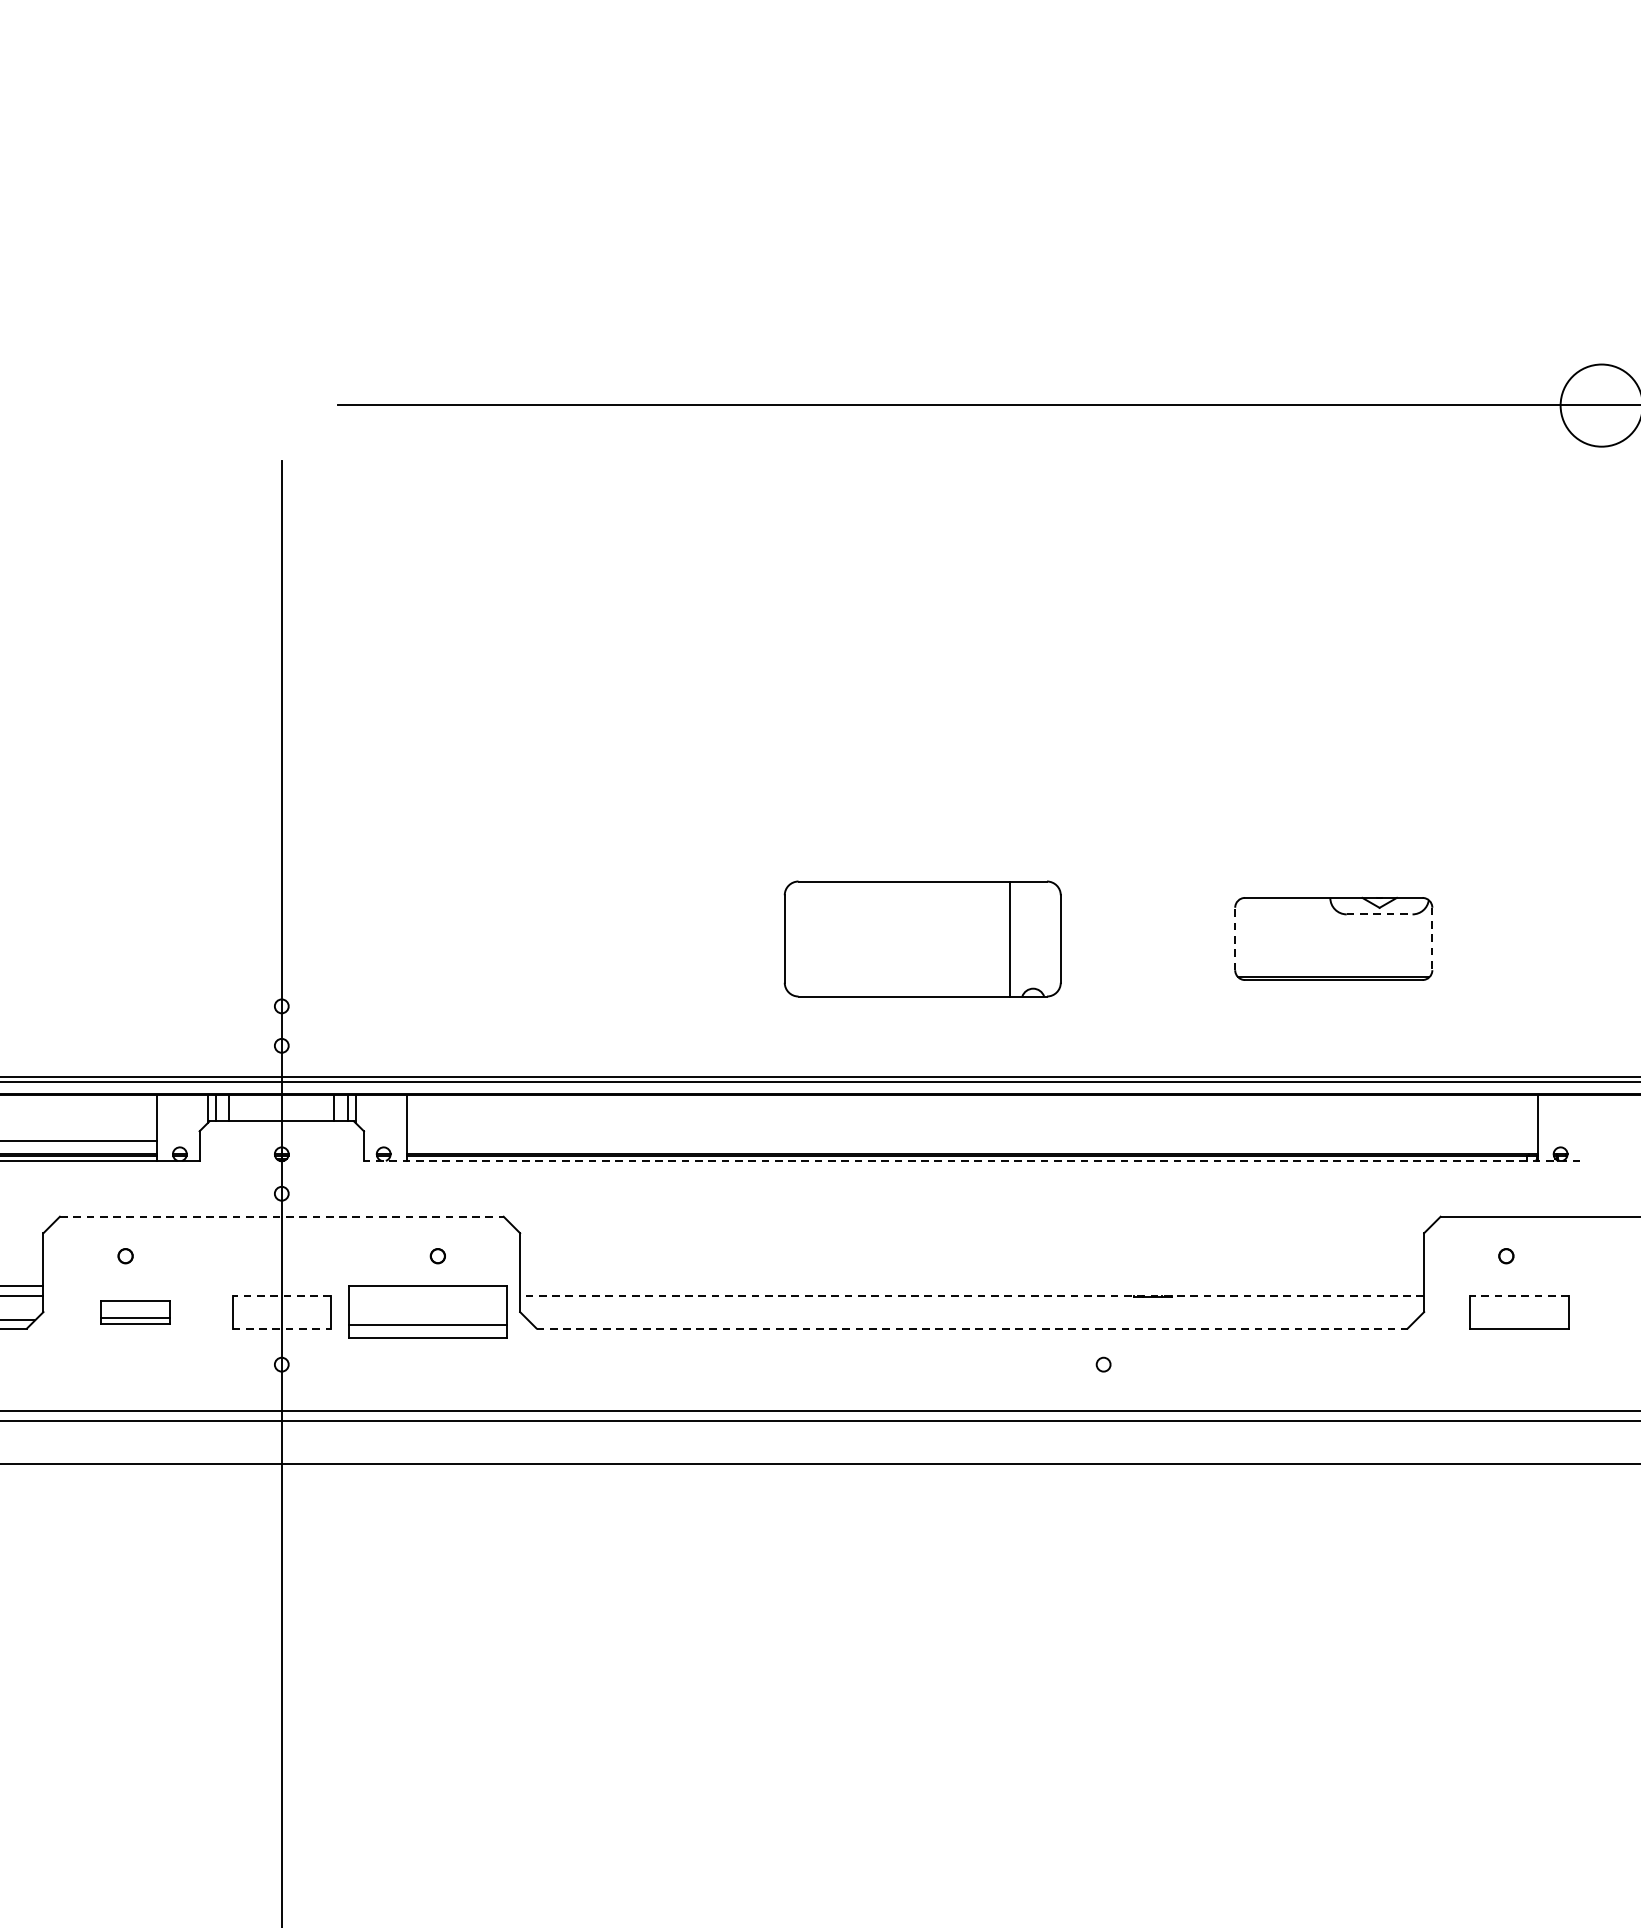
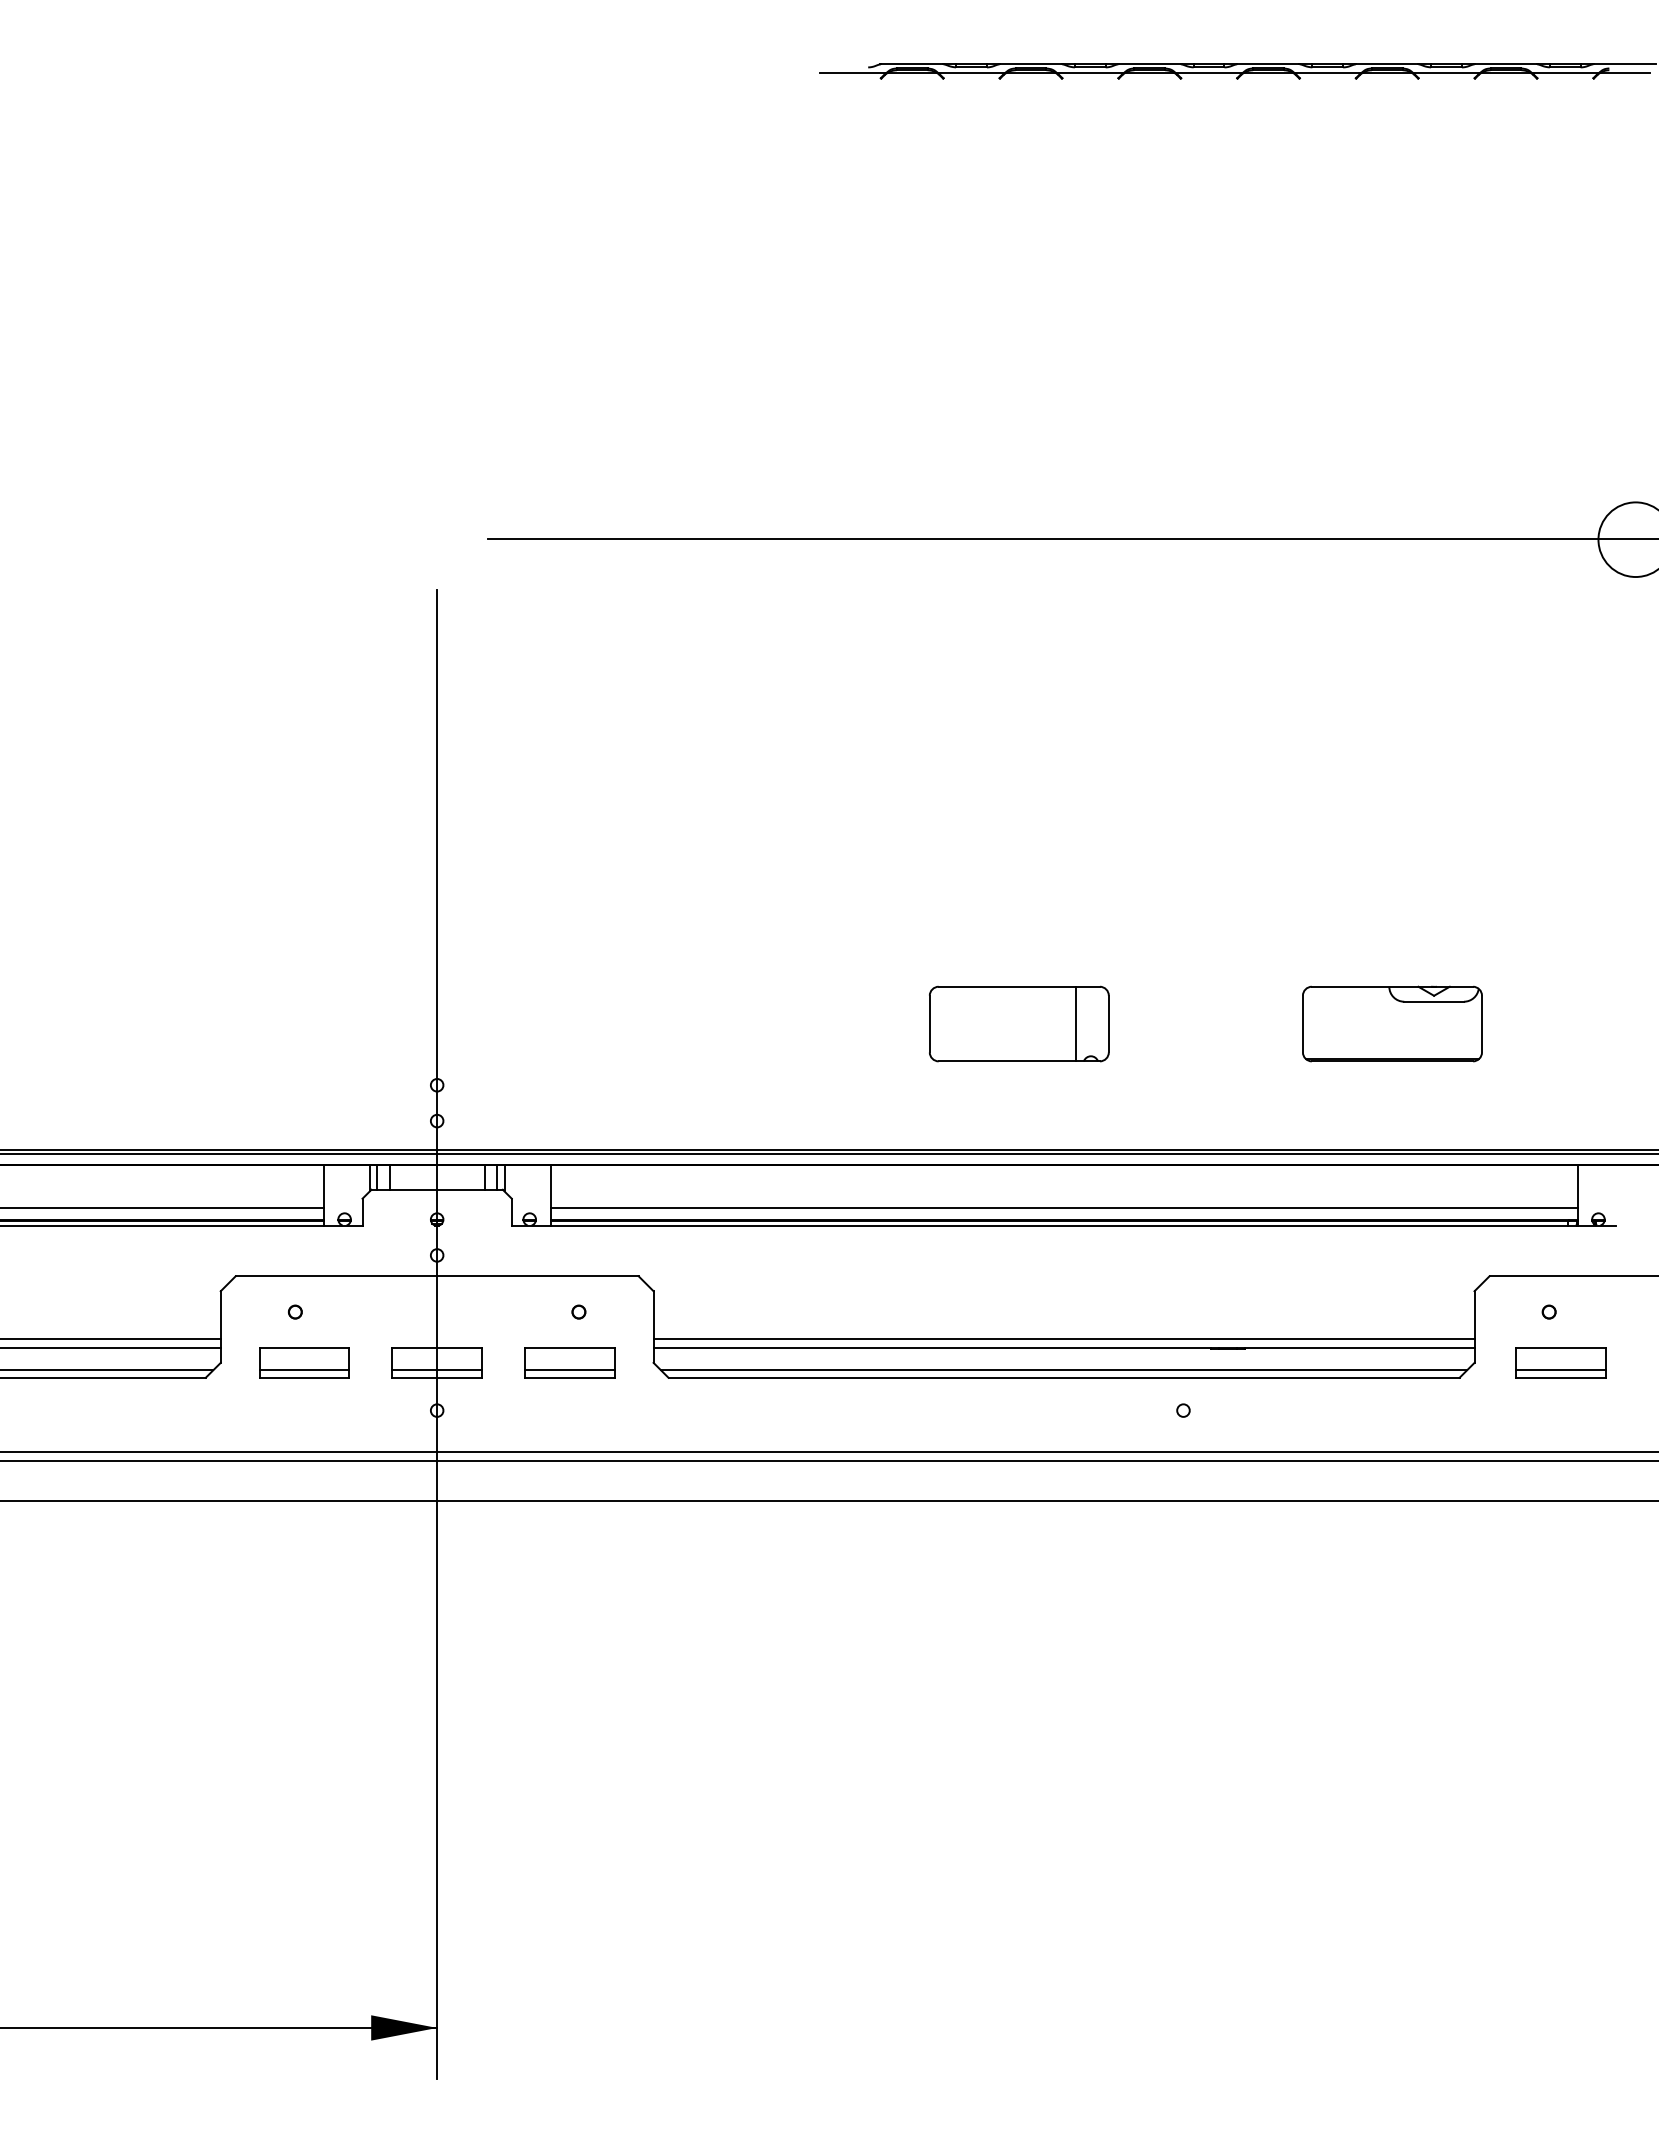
line: (1380, 914) -> (1434, 1001), dashed -> solid
part: (923, 938) -> (1019, 1023), size x0.71
line: (1234, 938) -> (1302, 1023), dashed -> solid
line: (1432, 939) -> (1482, 1024), dashed -> solid
line: (971, 1140) -> (1063, 1207), added
line: (971, 1160) -> (1063, 1225), dashed -> solid
line: (282, 1216) -> (437, 1276), dashed -> solid
line: (971, 1286) -> (1063, 1339), added
line: (282, 1295) -> (437, 1347), dashed -> solid
line: (971, 1295) -> (1063, 1347), dashed -> solid
line: (1519, 1295) -> (1561, 1347), dashed -> solid
part: (135, 1311) -> (304, 1362), size x1.43
part: (427, 1311) -> (569, 1362), size x0.62
line: (281, 1320) -> (436, 1370), added
line: (972, 1320) -> (1064, 1370), added
line: (1518, 1320) -> (1560, 1370), added
line: (282, 1328) -> (437, 1377), dashed -> solid
line: (972, 1328) -> (1064, 1377), dashed -> solid

